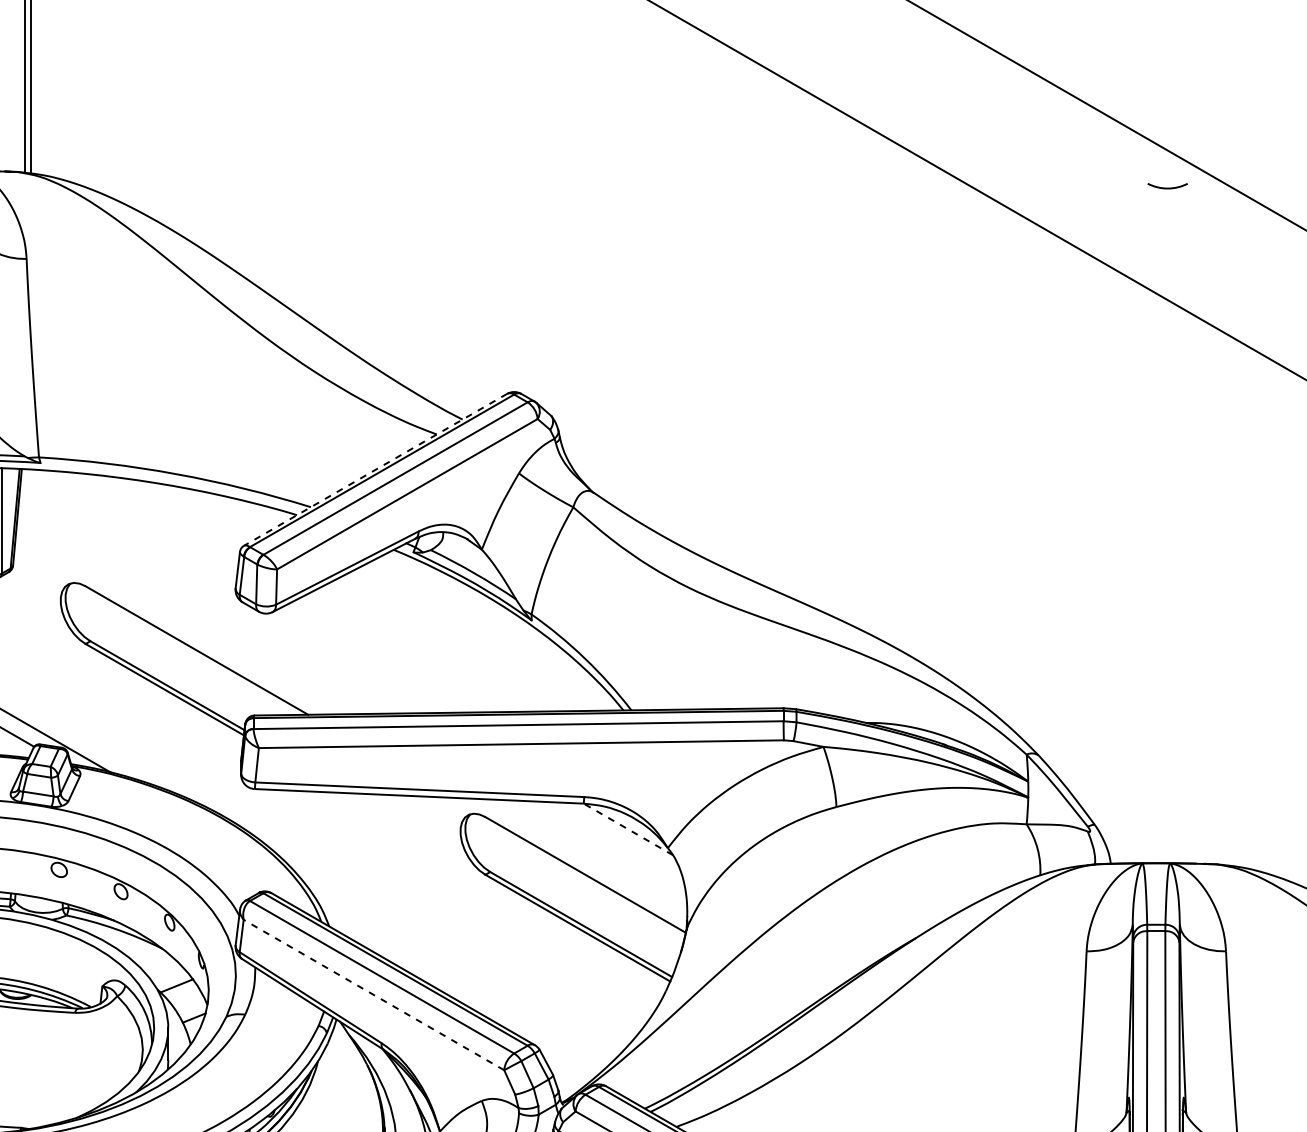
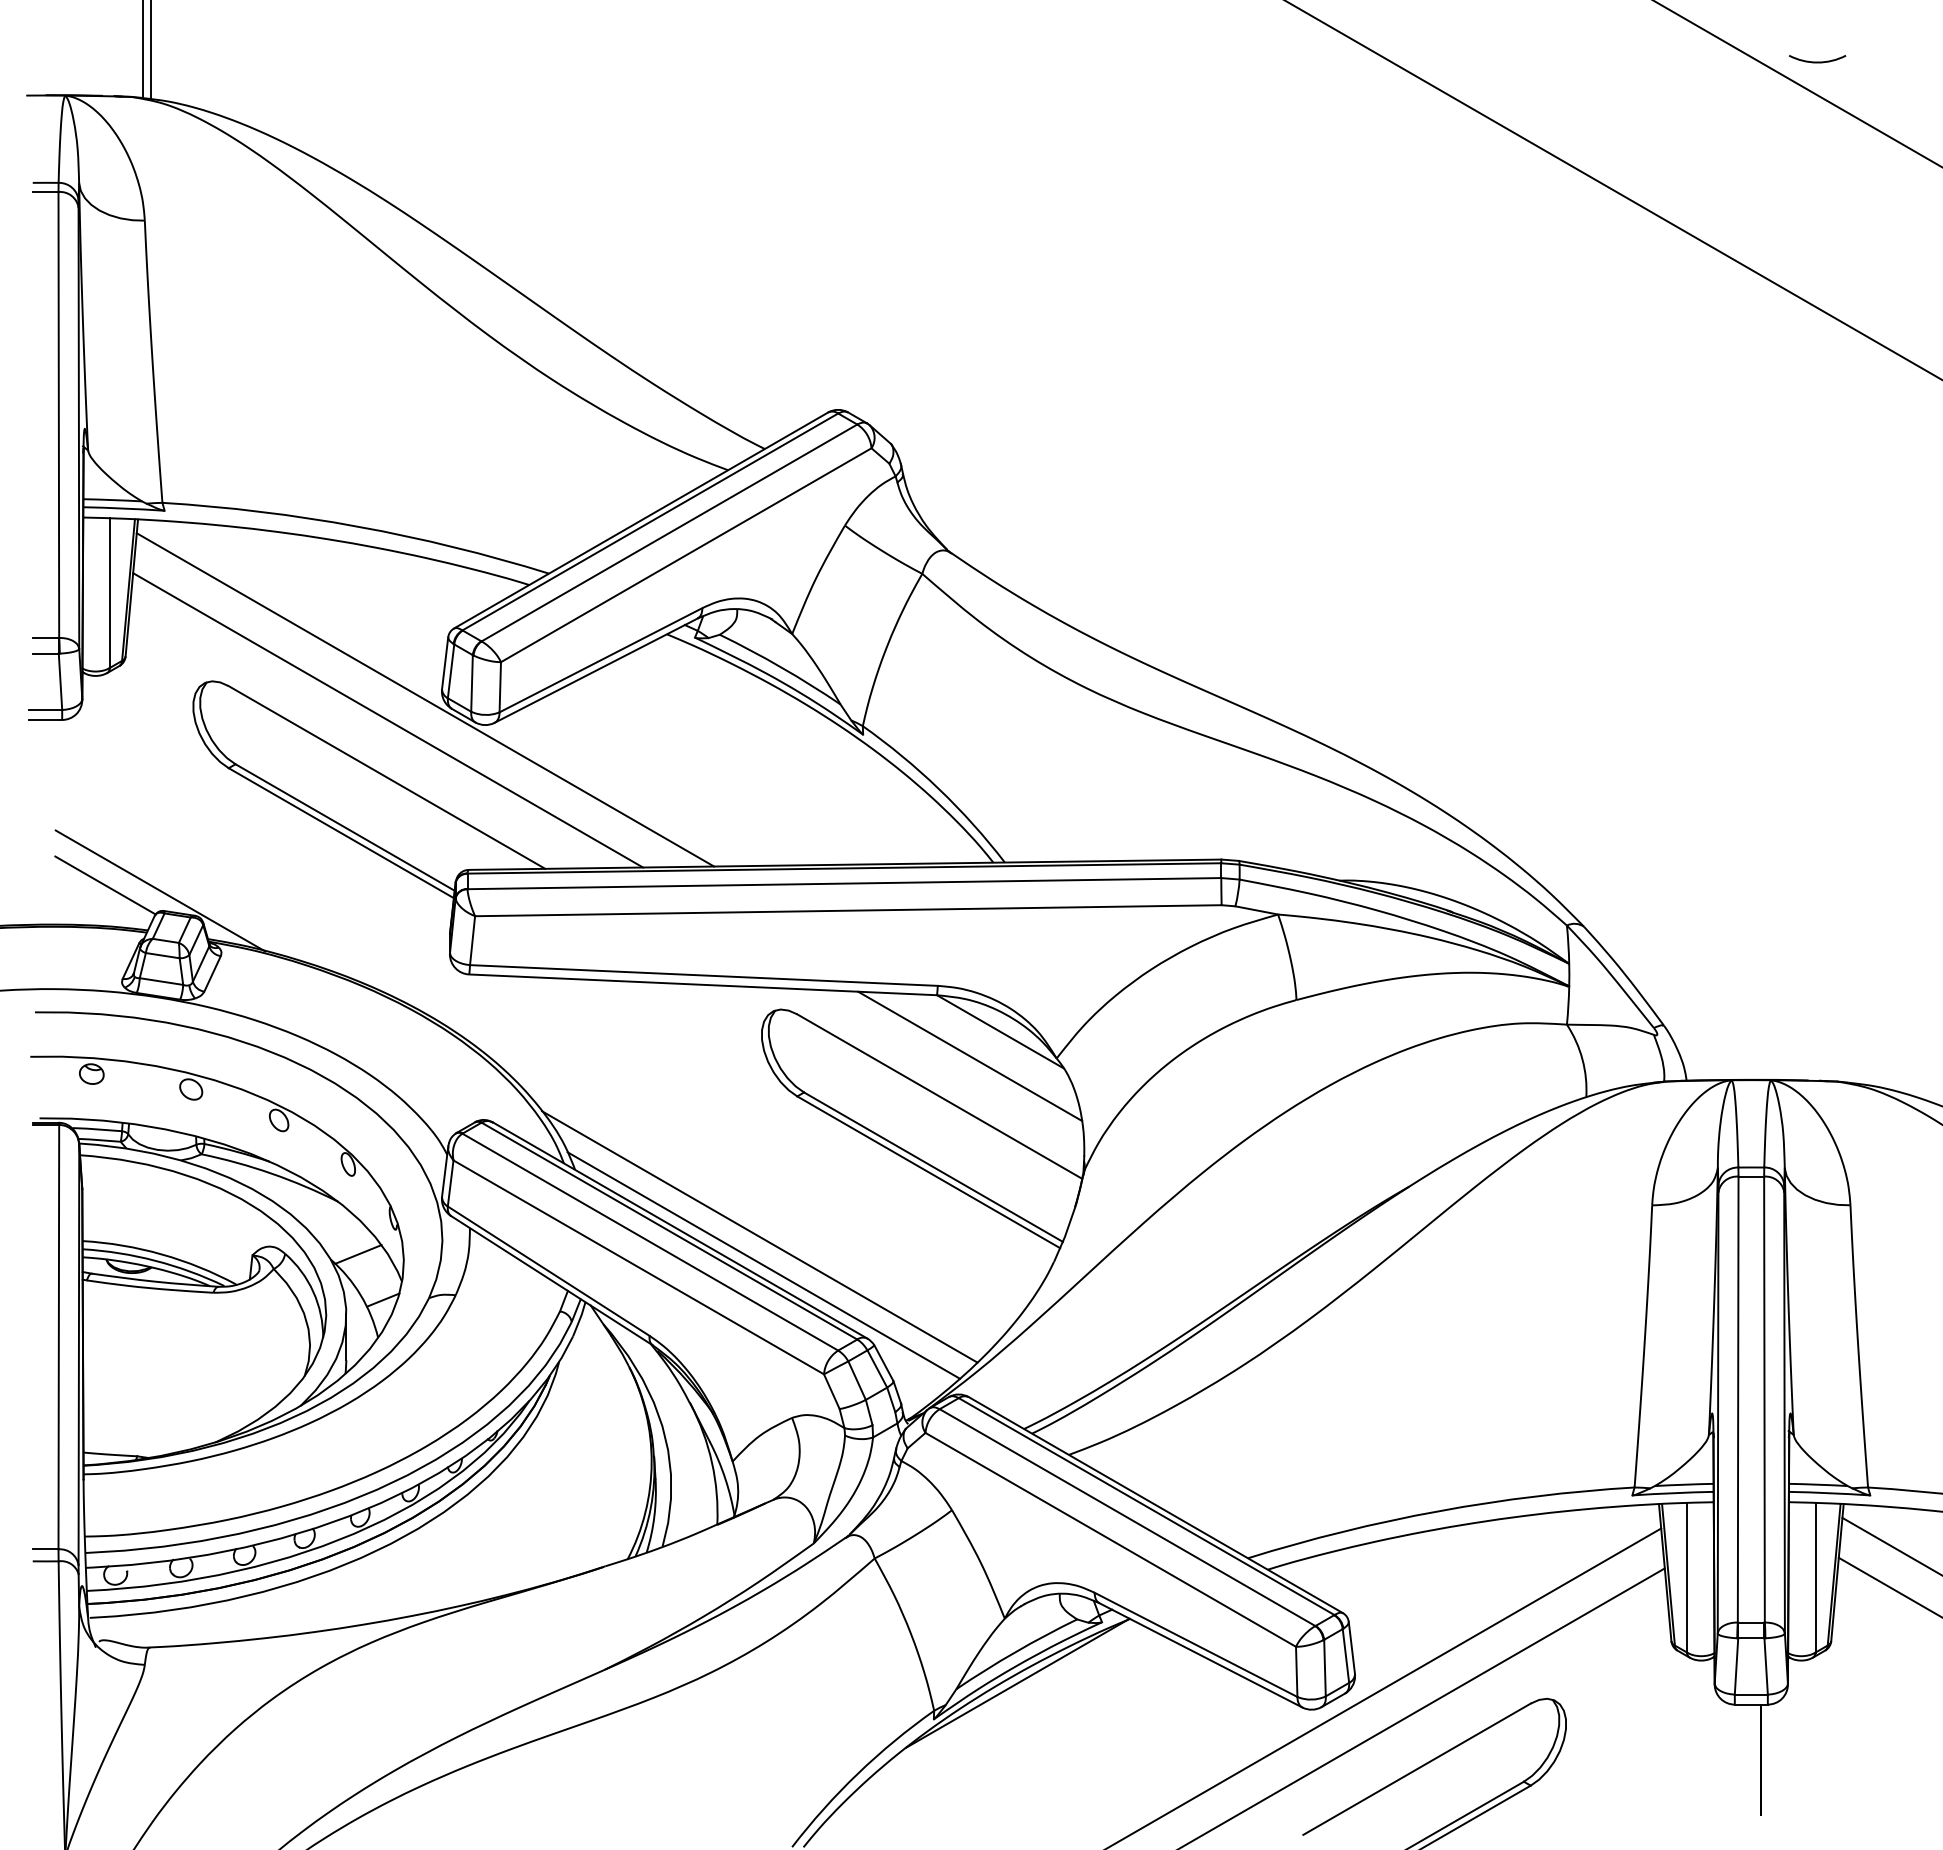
arc: (1167, 187) -> (1817, 61), moved
line: (375, 469) -> (641, 520), dashed -> solid
line: (224, 595) -> (425, 699), added
line: (197, 610) -> (388, 720), added
line: (627, 829) -> (999, 1031), dashed -> solid
line: (607, 846) -> (970, 1055), added
line: (458, 973) -> (759, 1236), added
line: (461, 993) -> (763, 1265), added
line: (373, 995) -> (638, 1267), dashed -> solid

